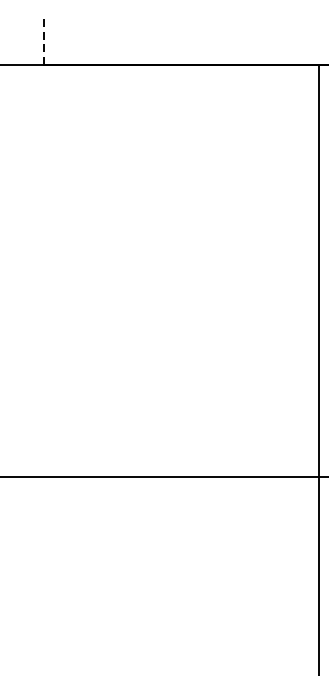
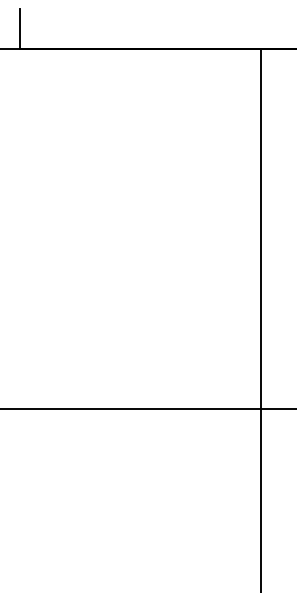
line: (44, 42) -> (20, 29), dashed -> solid

